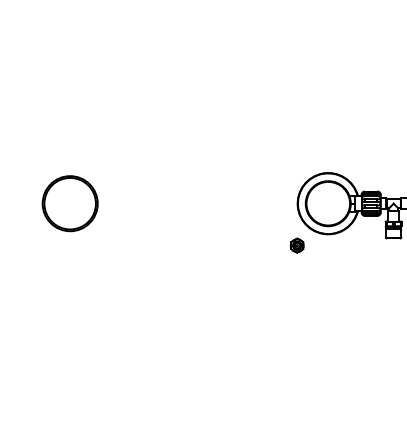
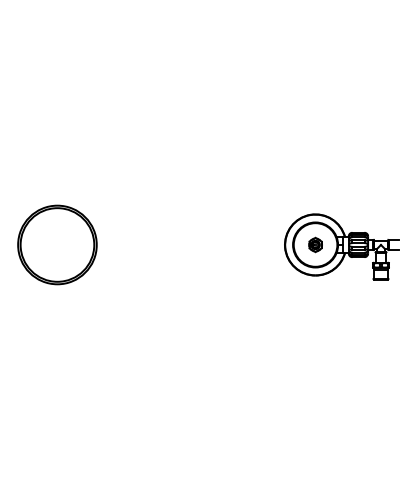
part: (70, 203) -> (57, 244), size x1.43
part: (297, 245) -> (315, 244), moved

